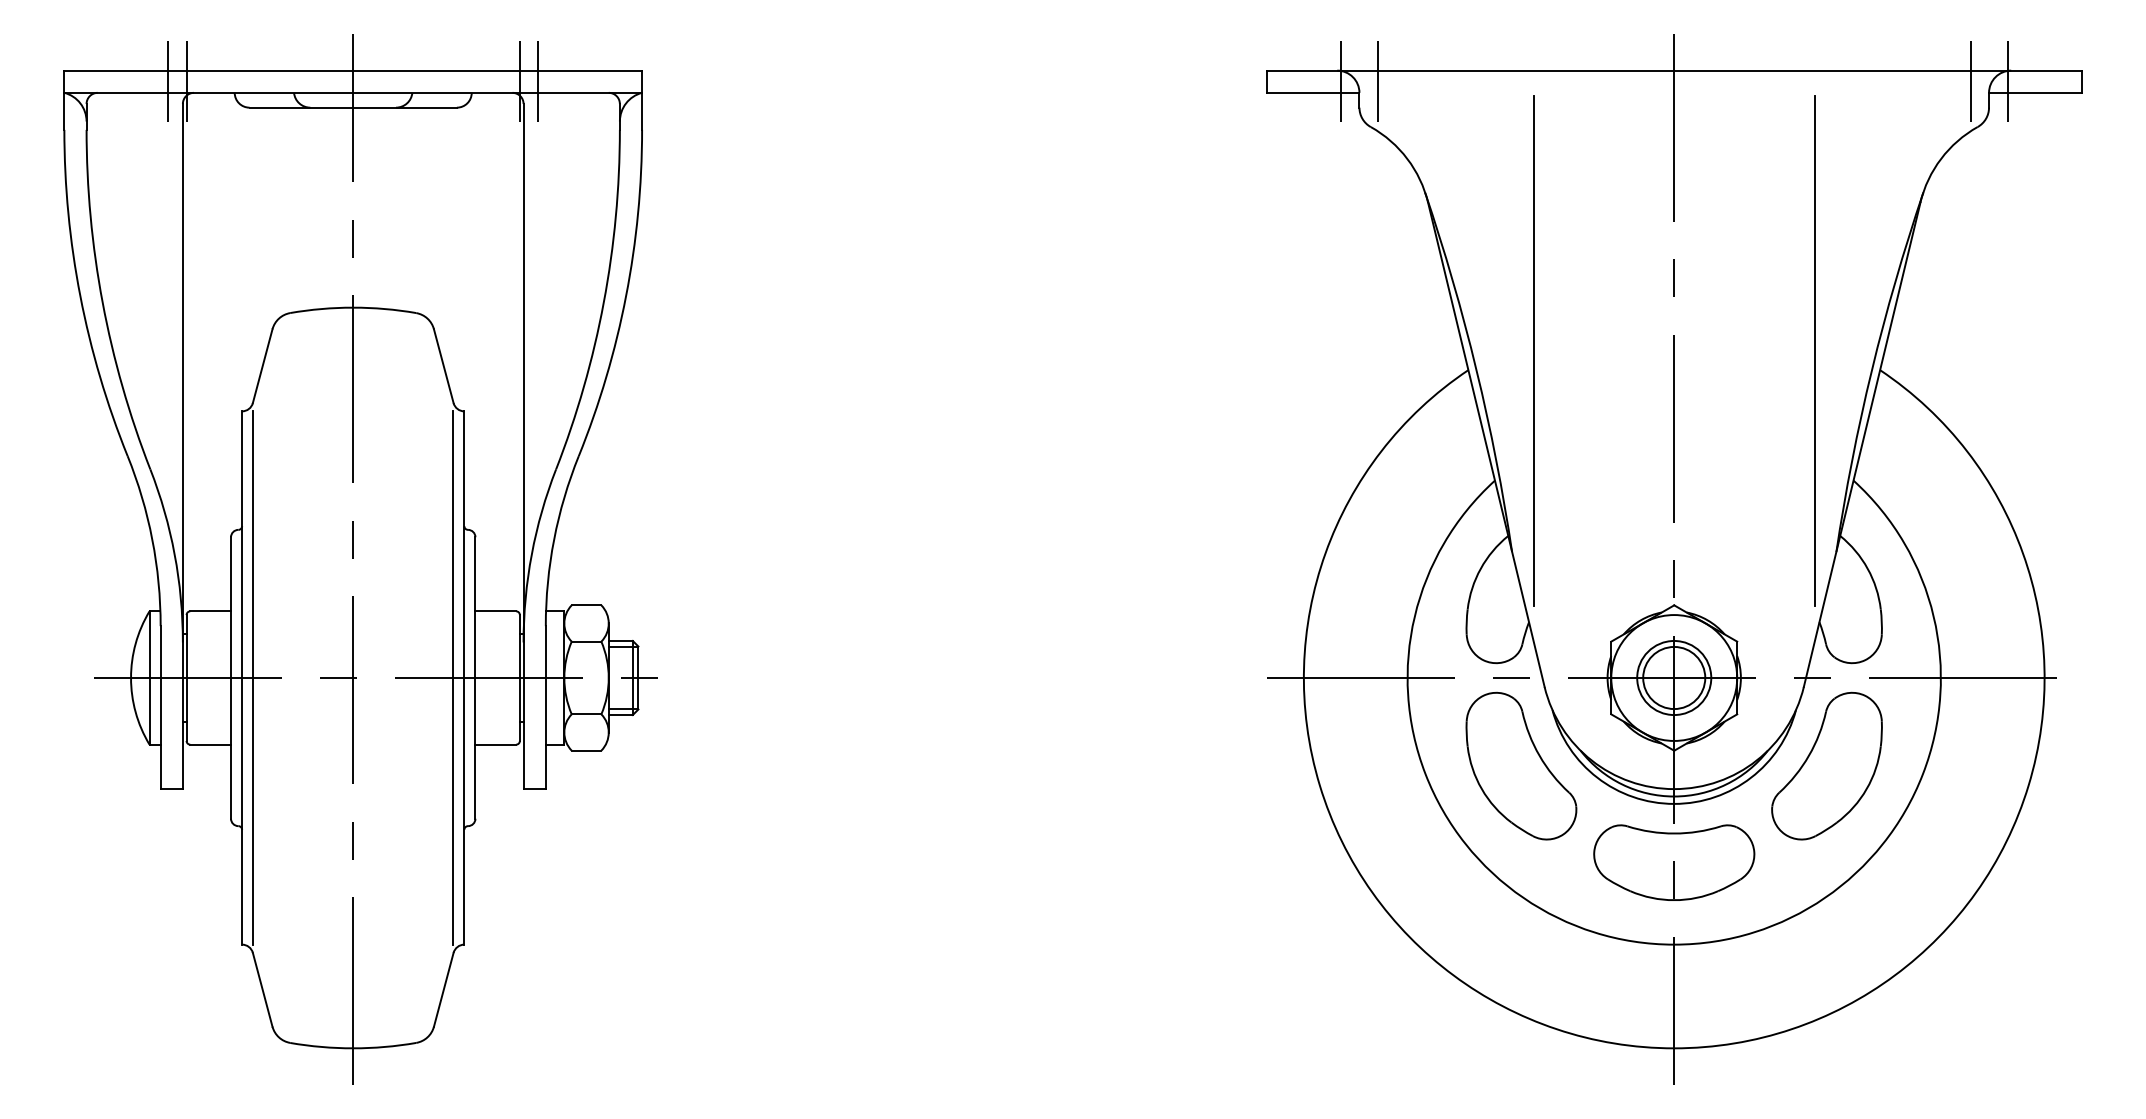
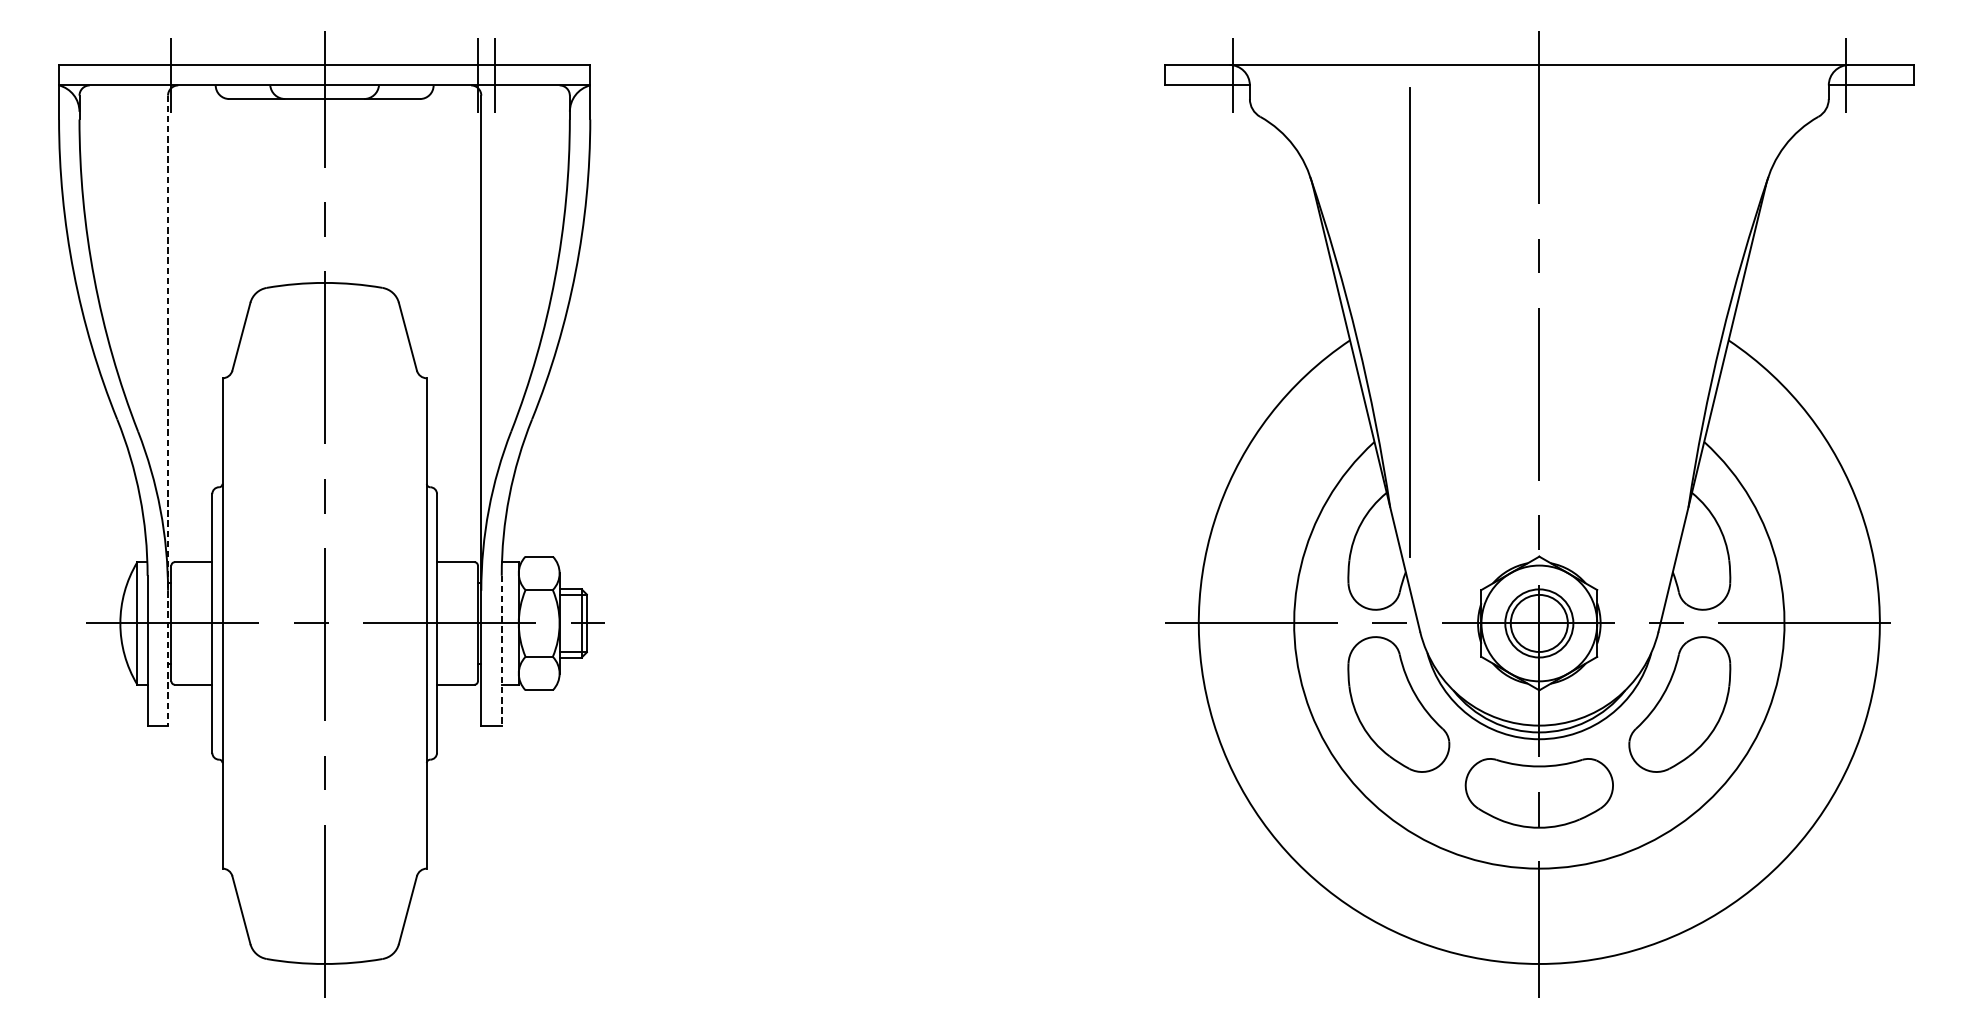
line: (168, 81) -> (154, 74), removed
line: (1377, 81) -> (1266, 74), removed
line: (1970, 81) -> (1811, 74), removed
line: (1814, 350) -> (1668, 322), removed
line: (182, 446) -> (167, 410), solid -> dashed
line: (253, 677) -> (232, 623), removed
line: (453, 677) -> (416, 623), removed
line: (545, 708) -> (501, 651), solid -> dashed

